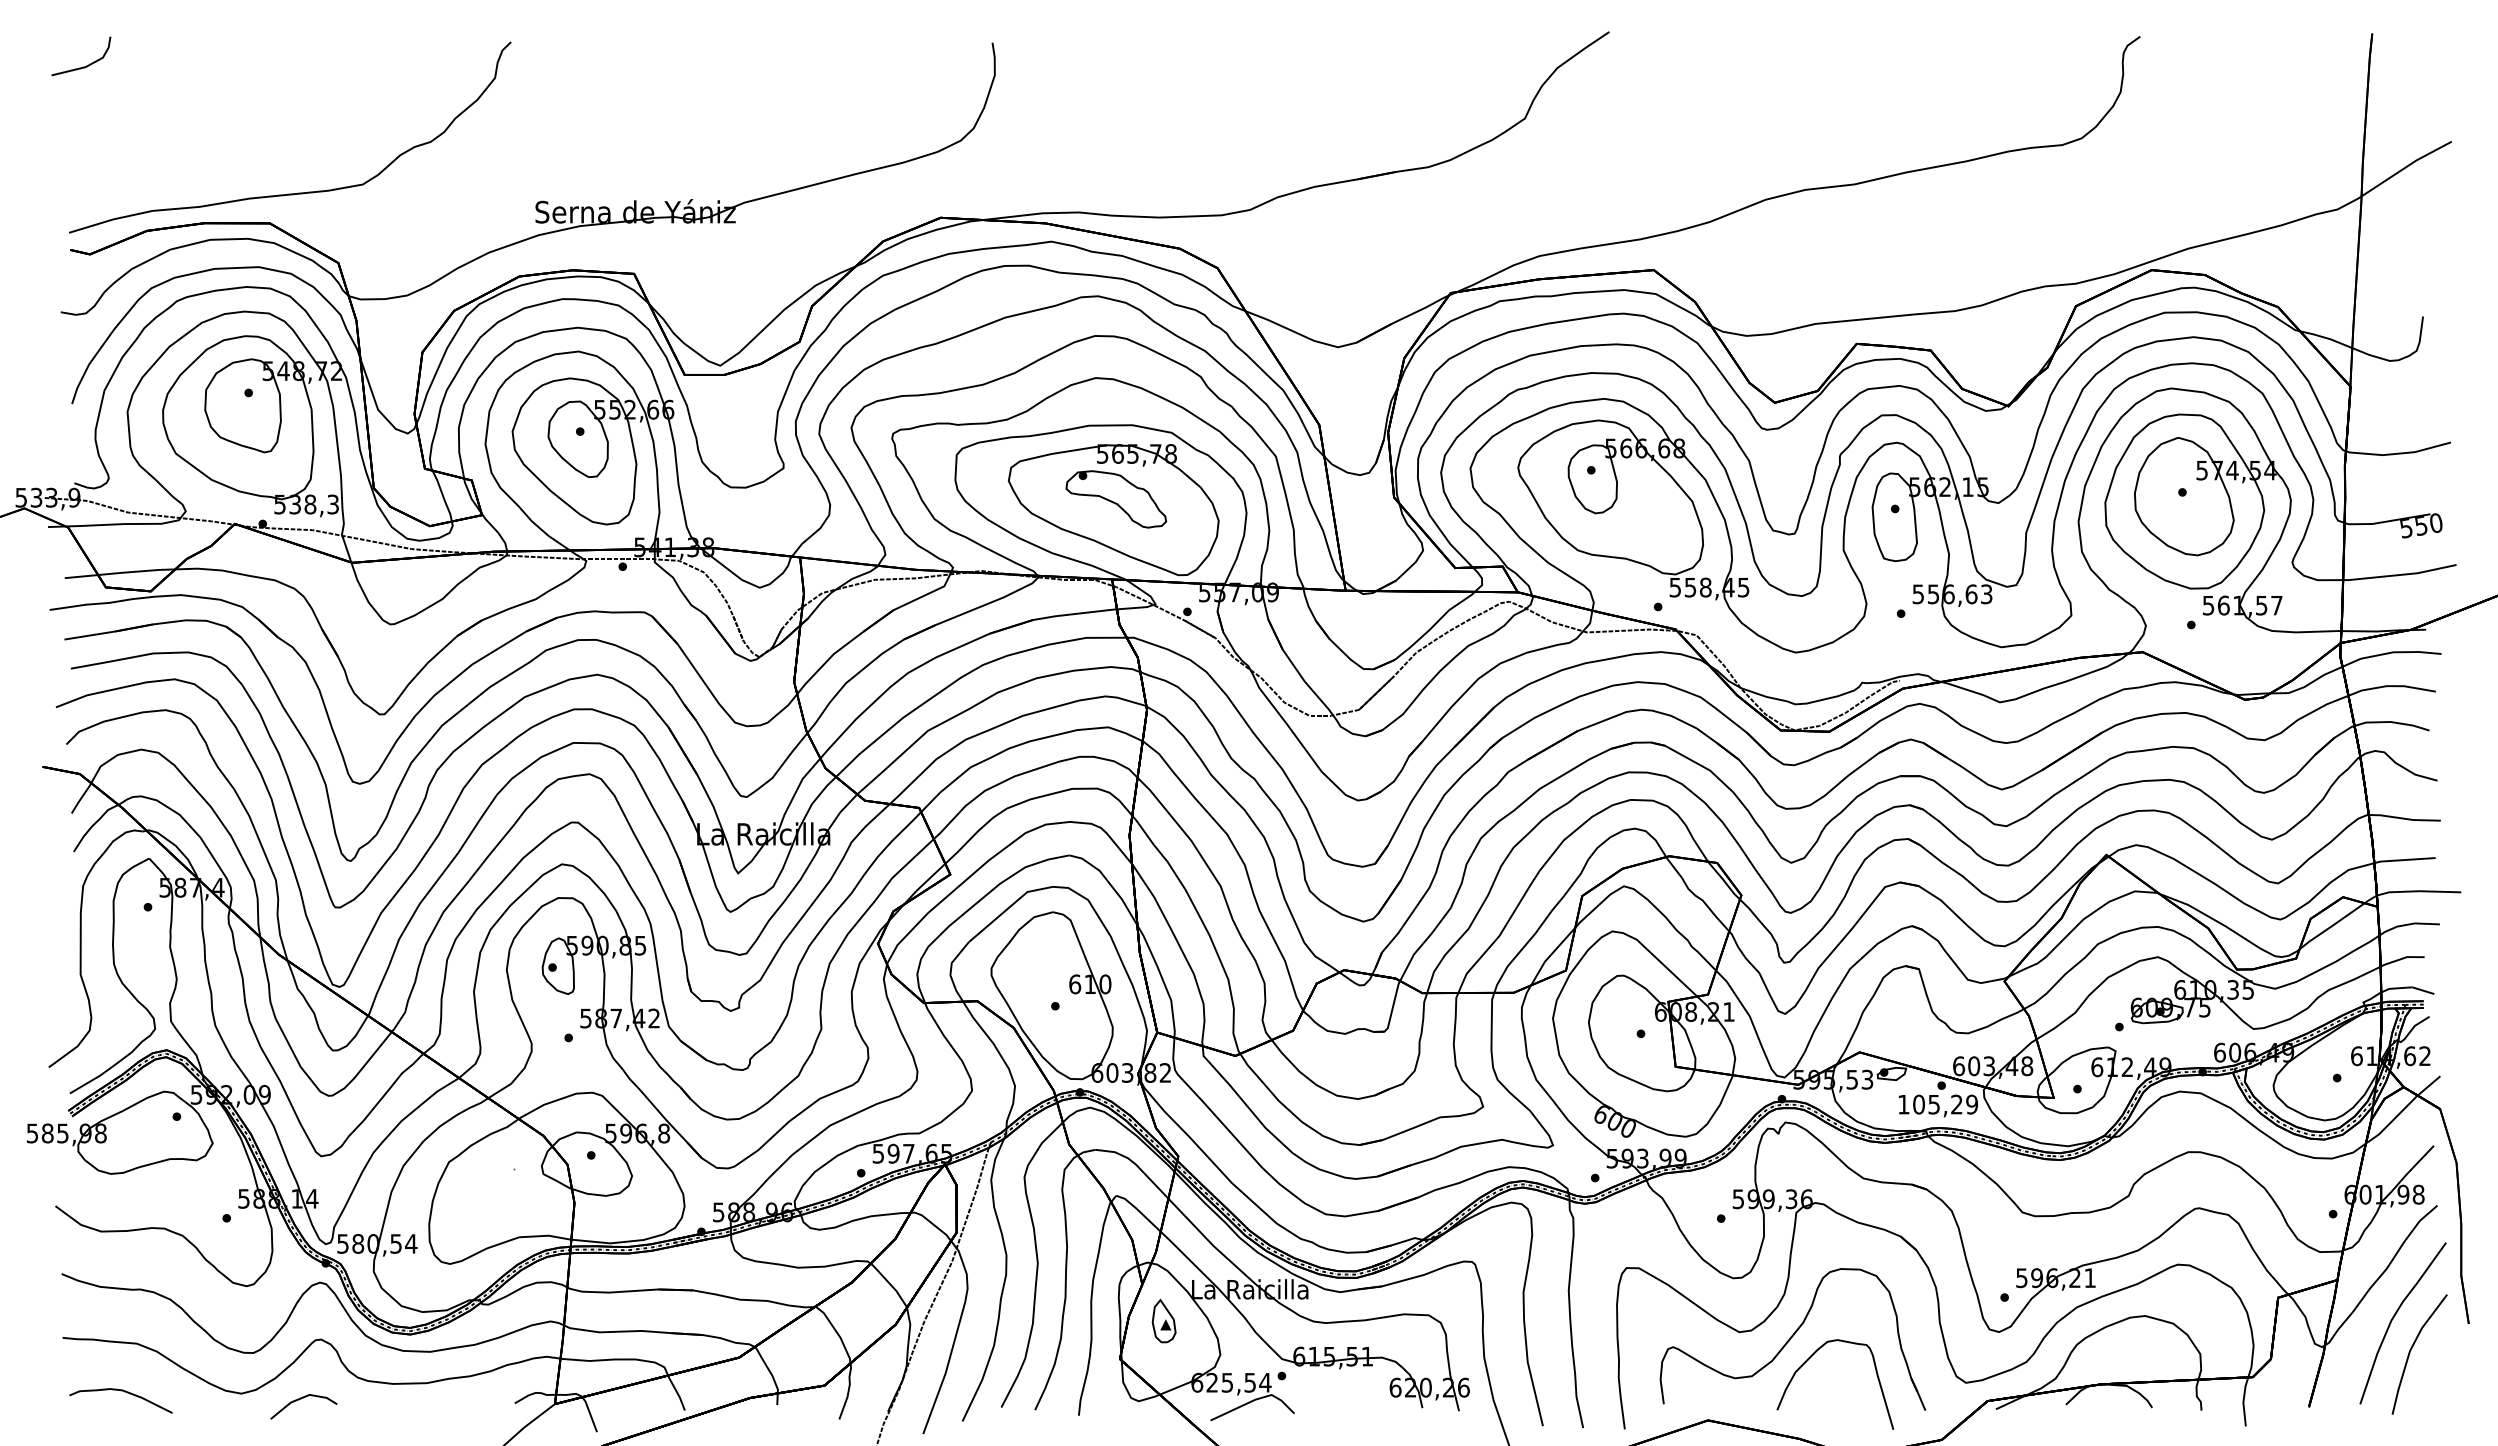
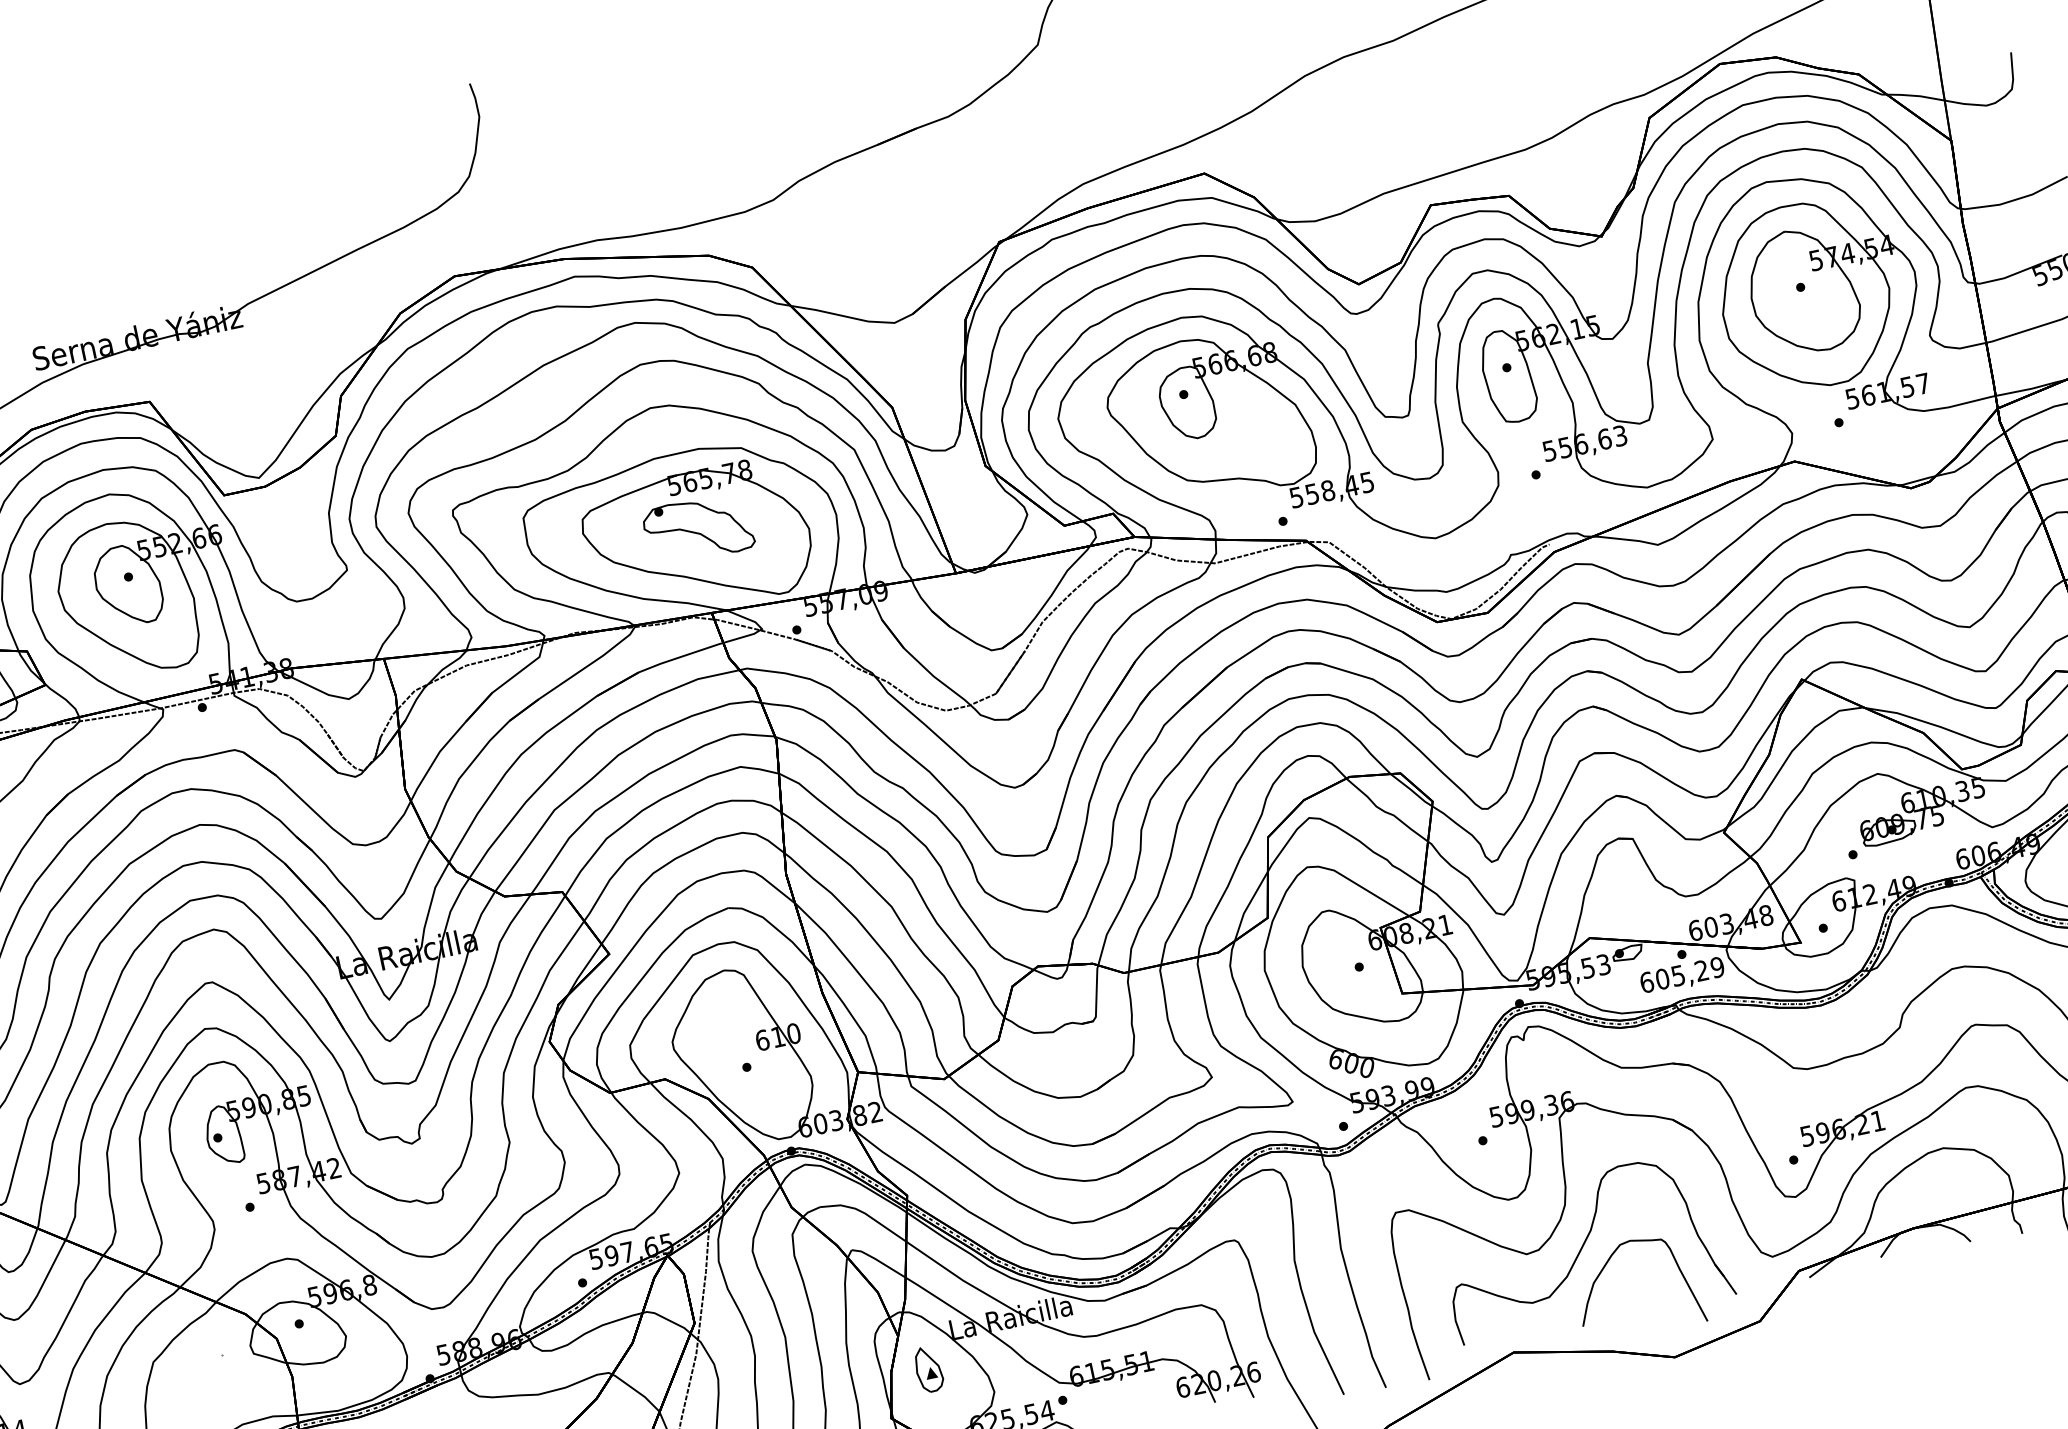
text: (1903, 1104) -> (1646, 982), 105,29 -> 605,29

